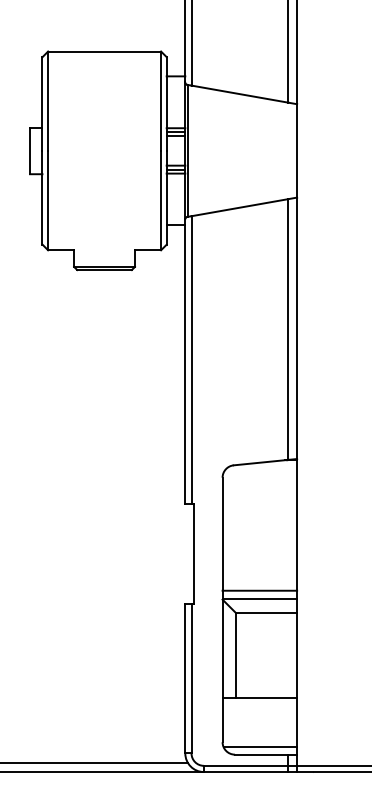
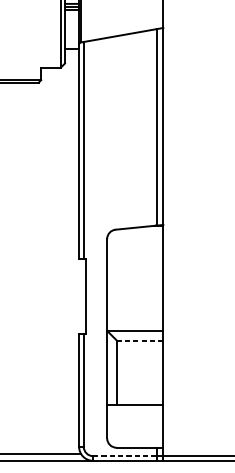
line: (259, 590) -> (134, 324), removed
line: (266, 613) -> (140, 341), solid -> dashed
line: (260, 747) -> (135, 442), removed
line: (246, 765) -> (125, 455), solid -> dashed

